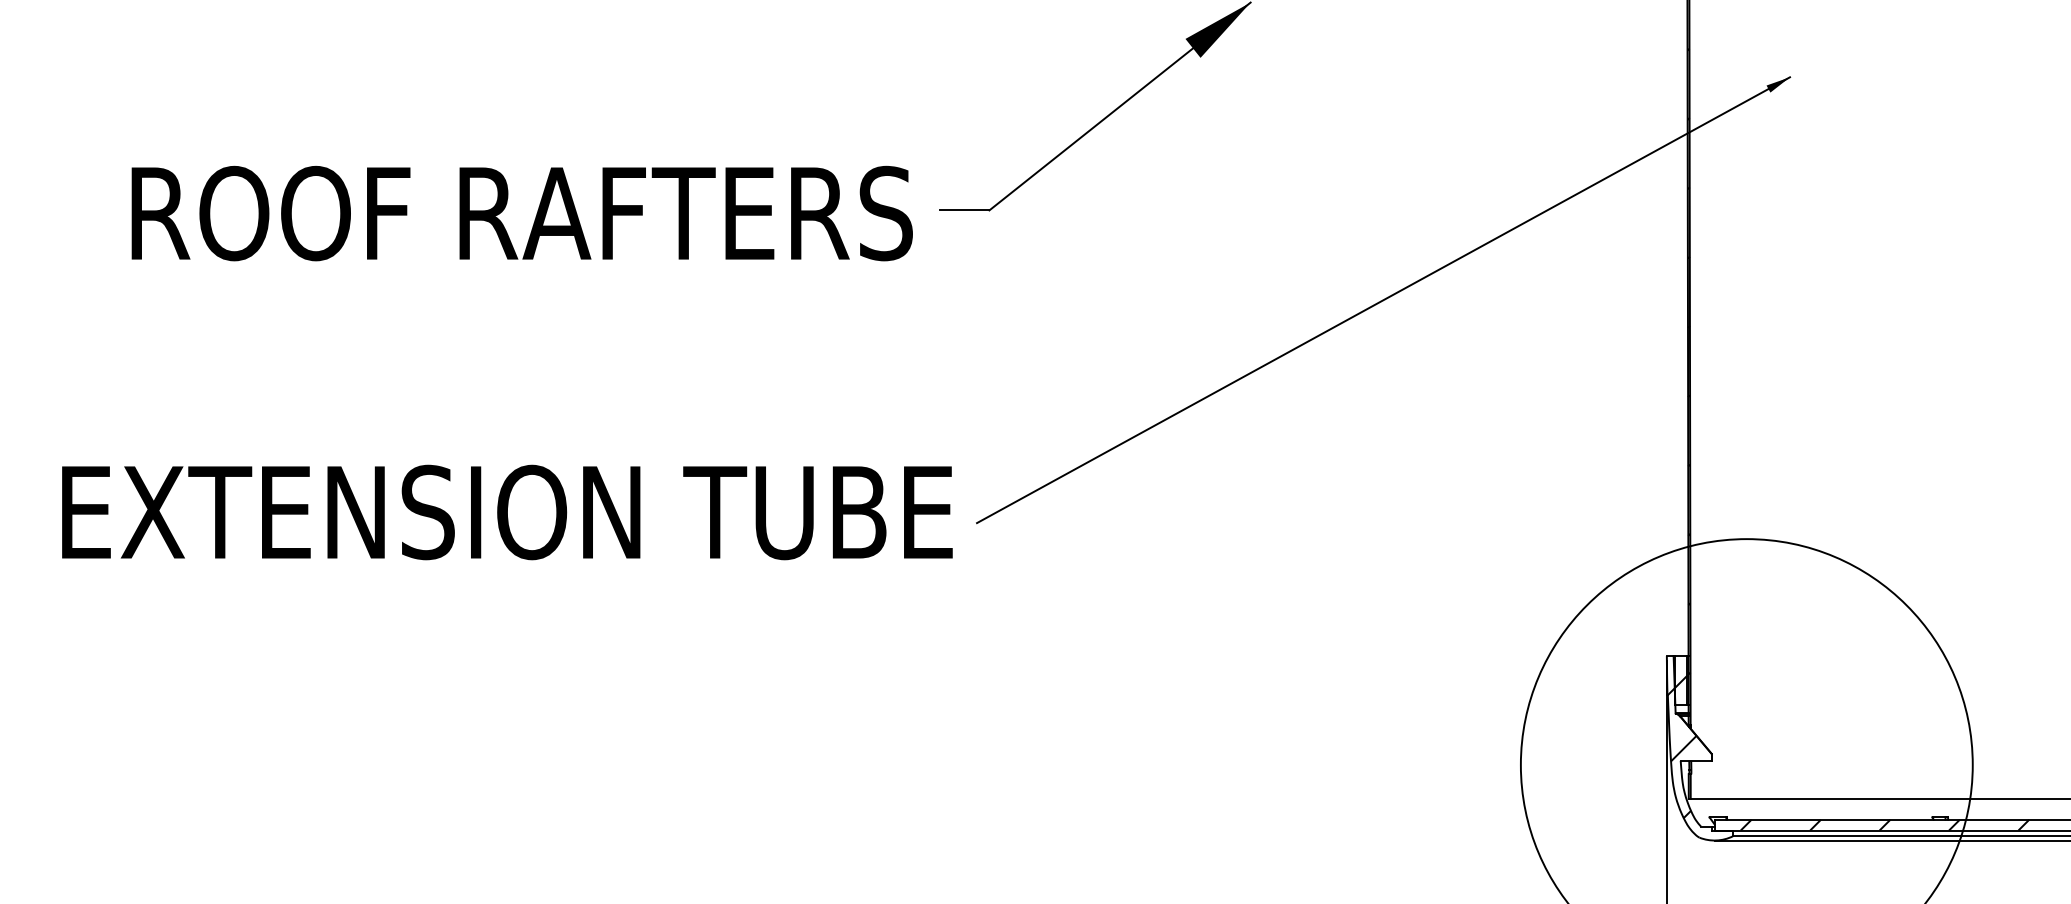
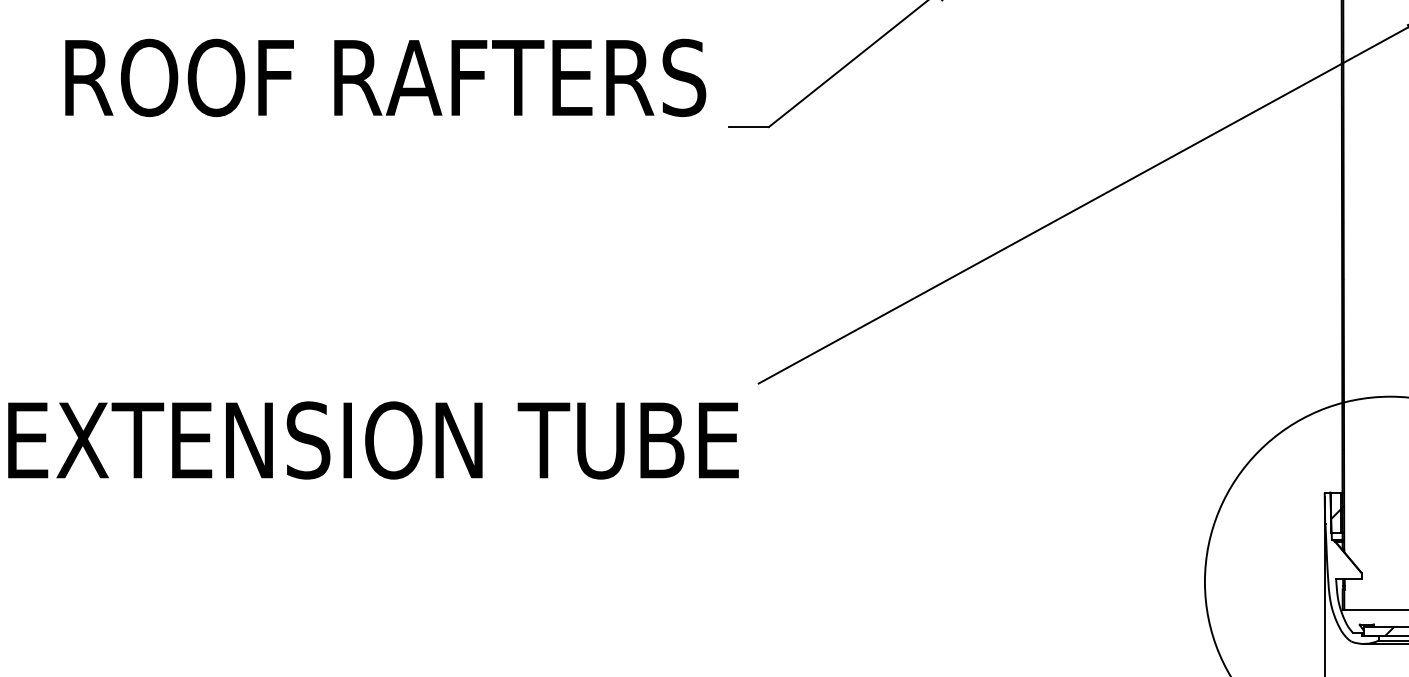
text: (521, 213) -> (385, 77), moved
text: (507, 512) -> (373, 440), moved
hatch: (1681, 753) -> (1336, 572), removed

